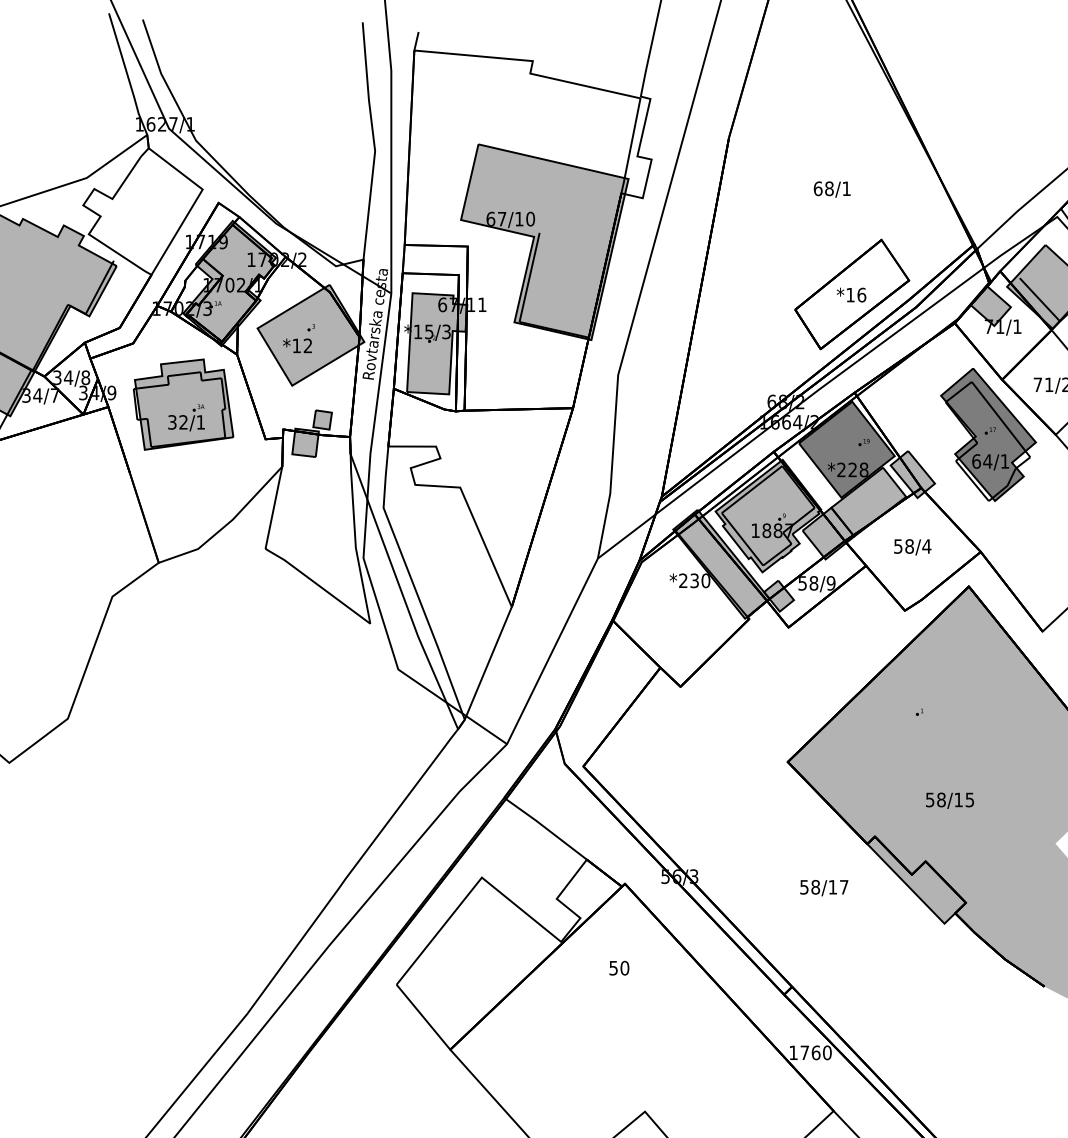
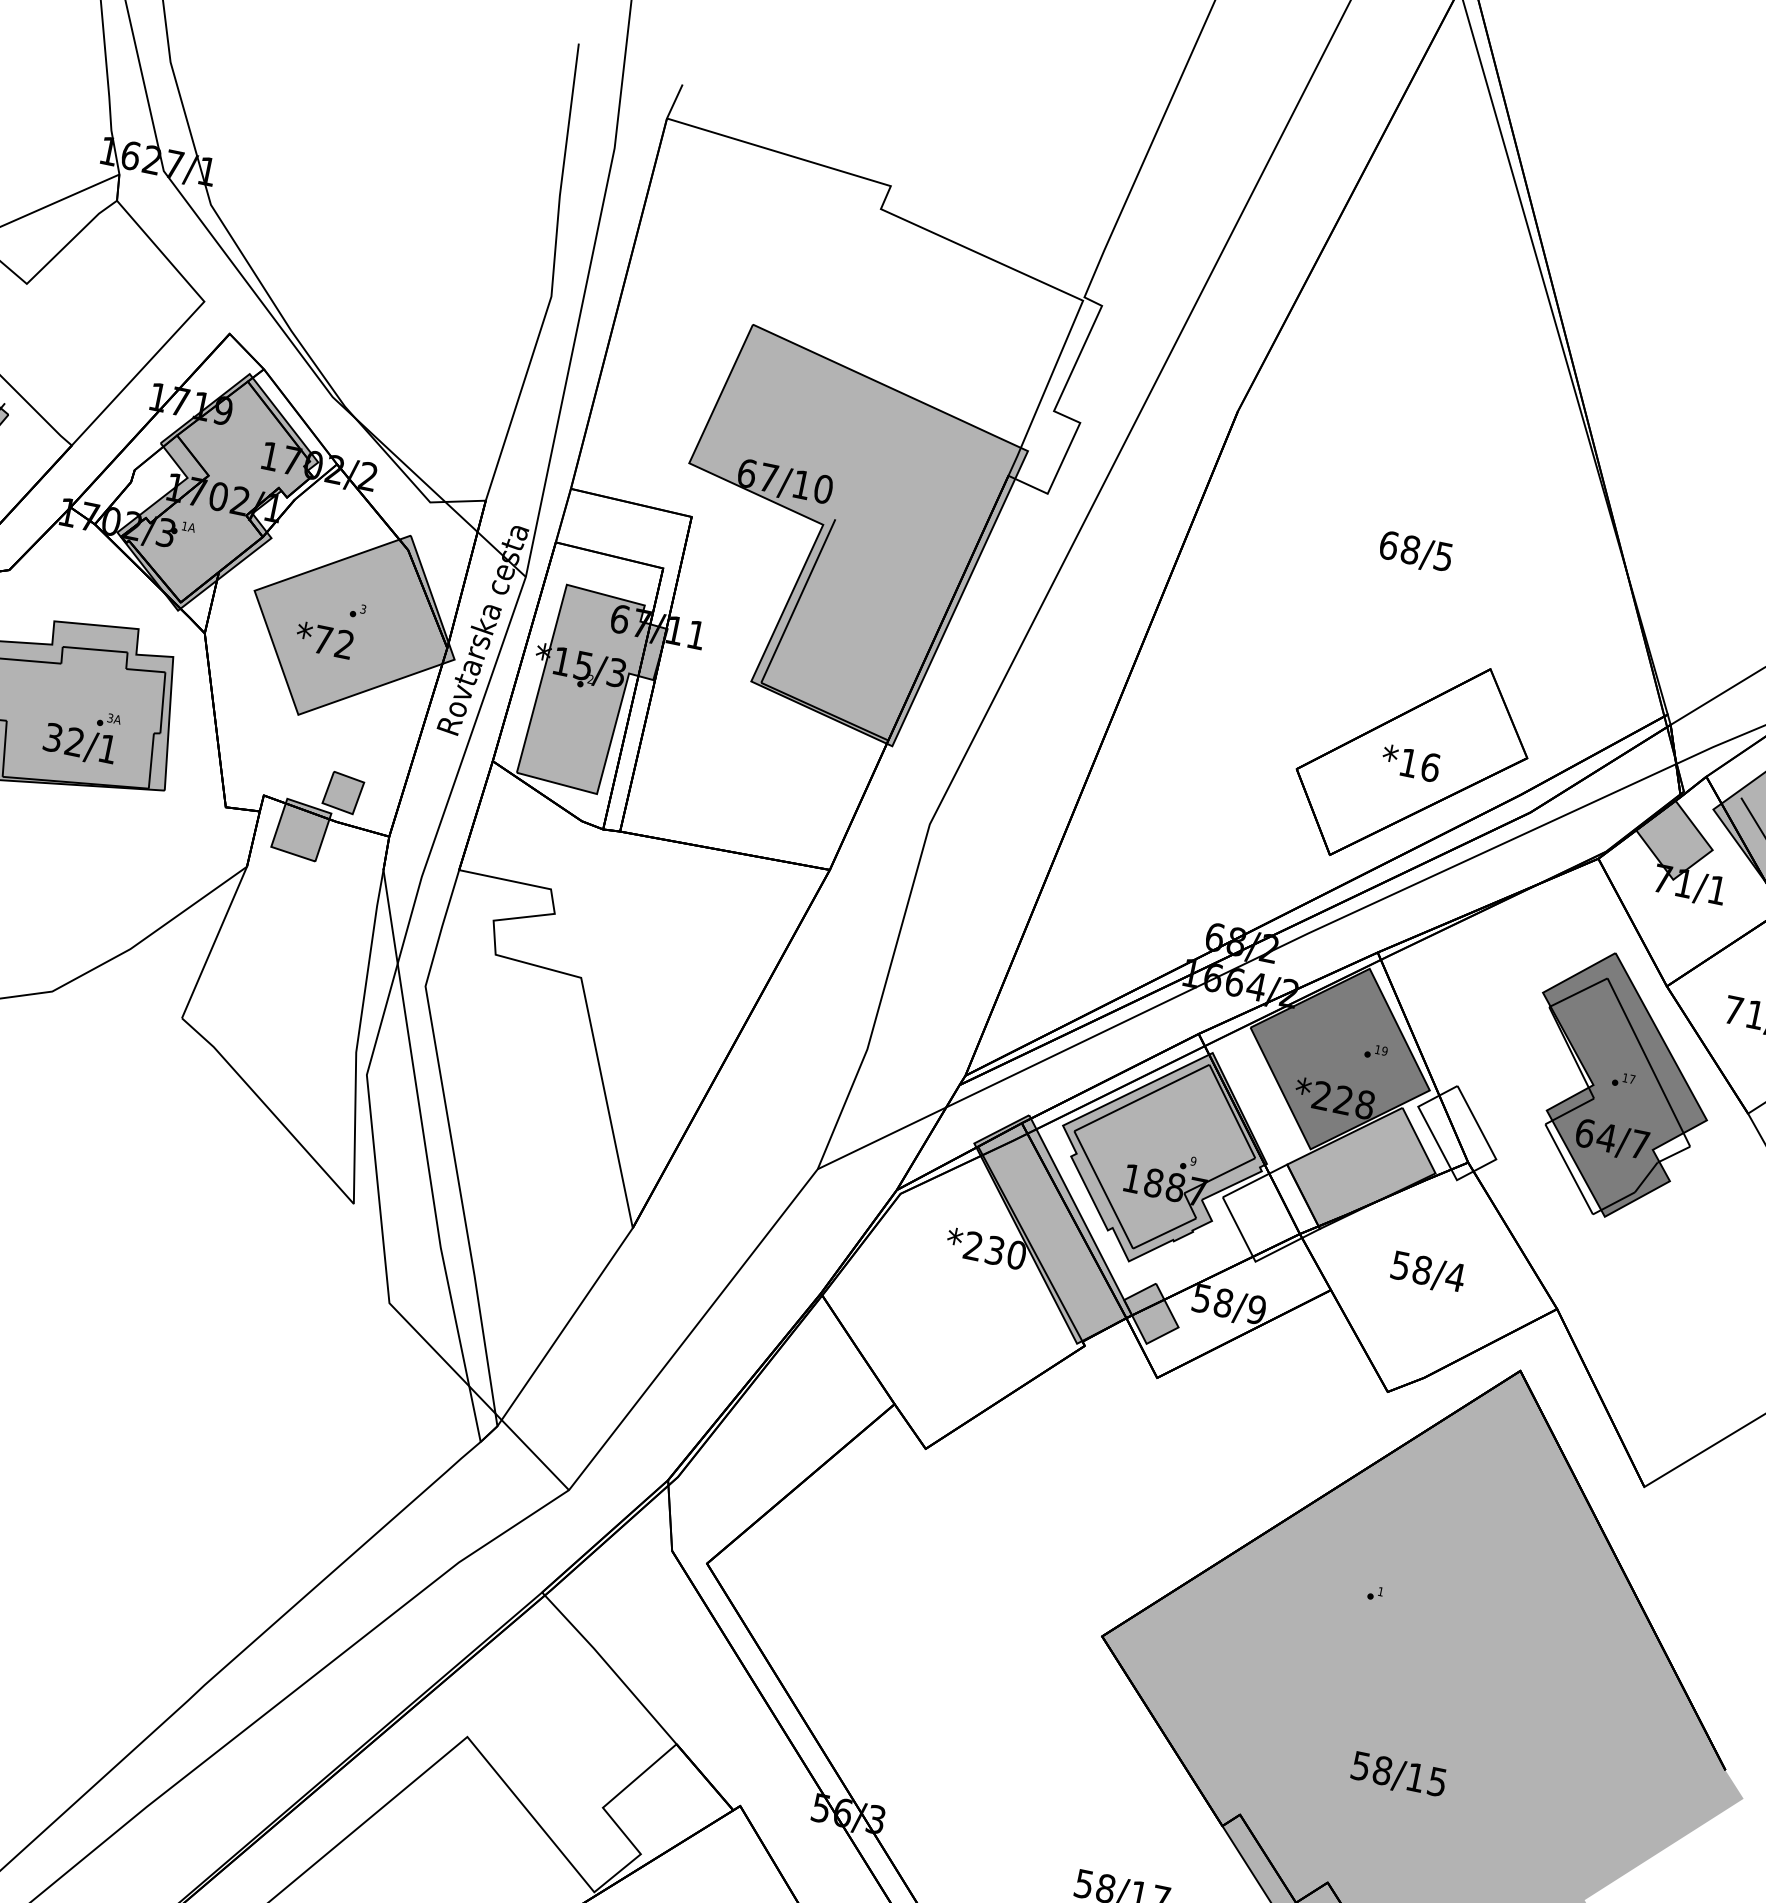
text: (846, 188) -> (1443, 556), 68/1 -> 68/5
text: (296, 345) -> (322, 639), *12 -> *72
text: (1004, 461) -> (1638, 1144), 64/1 -> 64/7
fill: (912, 474) -> (1456, 1132), removed
fill: (828, 533) -> (1271, 1212), removed

